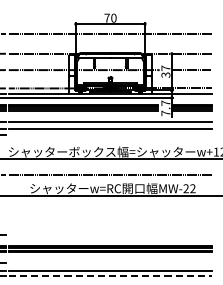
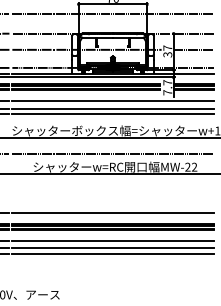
line: (110, 134) -> (112, 113), added
line: (110, 235) -> (112, 213), added
line: (110, 263) -> (112, 241), added
line: (110, 275) -> (112, 253), dashed -> solid

